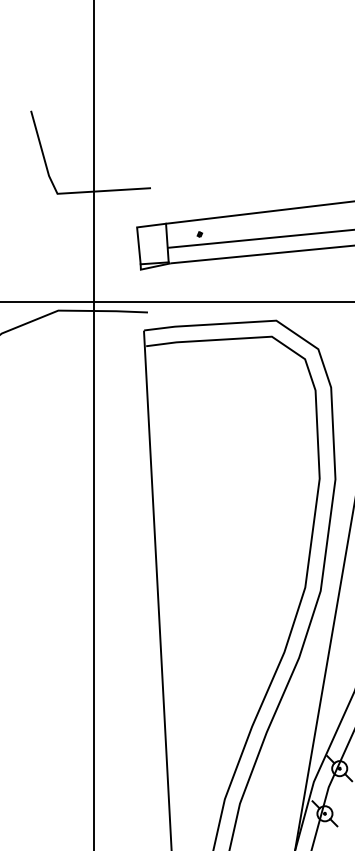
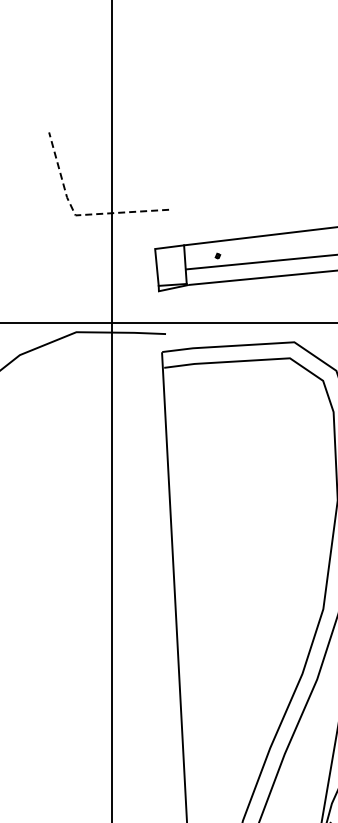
line: (59, 193) -> (77, 215), solid -> dashed

